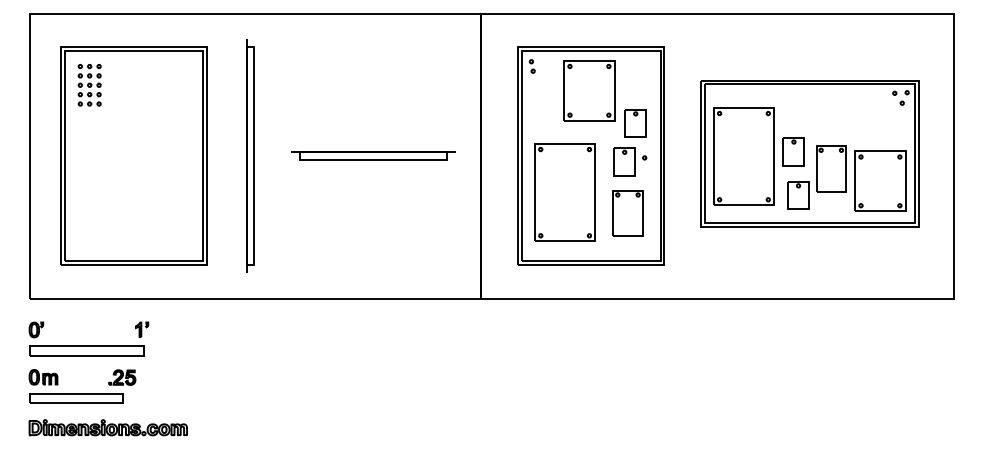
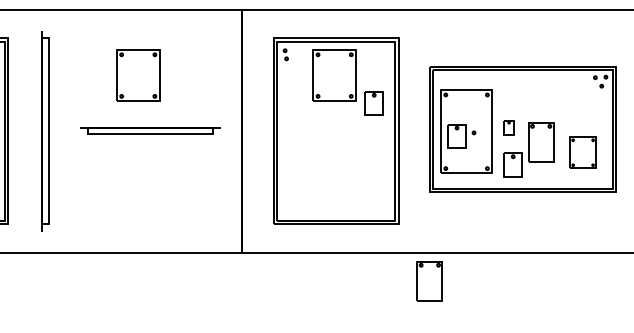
part: (359, 90) -> (138, 75), added
part: (793, 151) -> (508, 127), size x0.6
part: (630, 161) -> (461, 135), moved
part: (880, 180) -> (583, 152), size x0.6
part: (564, 192) -> (313, 162), removed
part: (627, 213) -> (429, 281), moved

